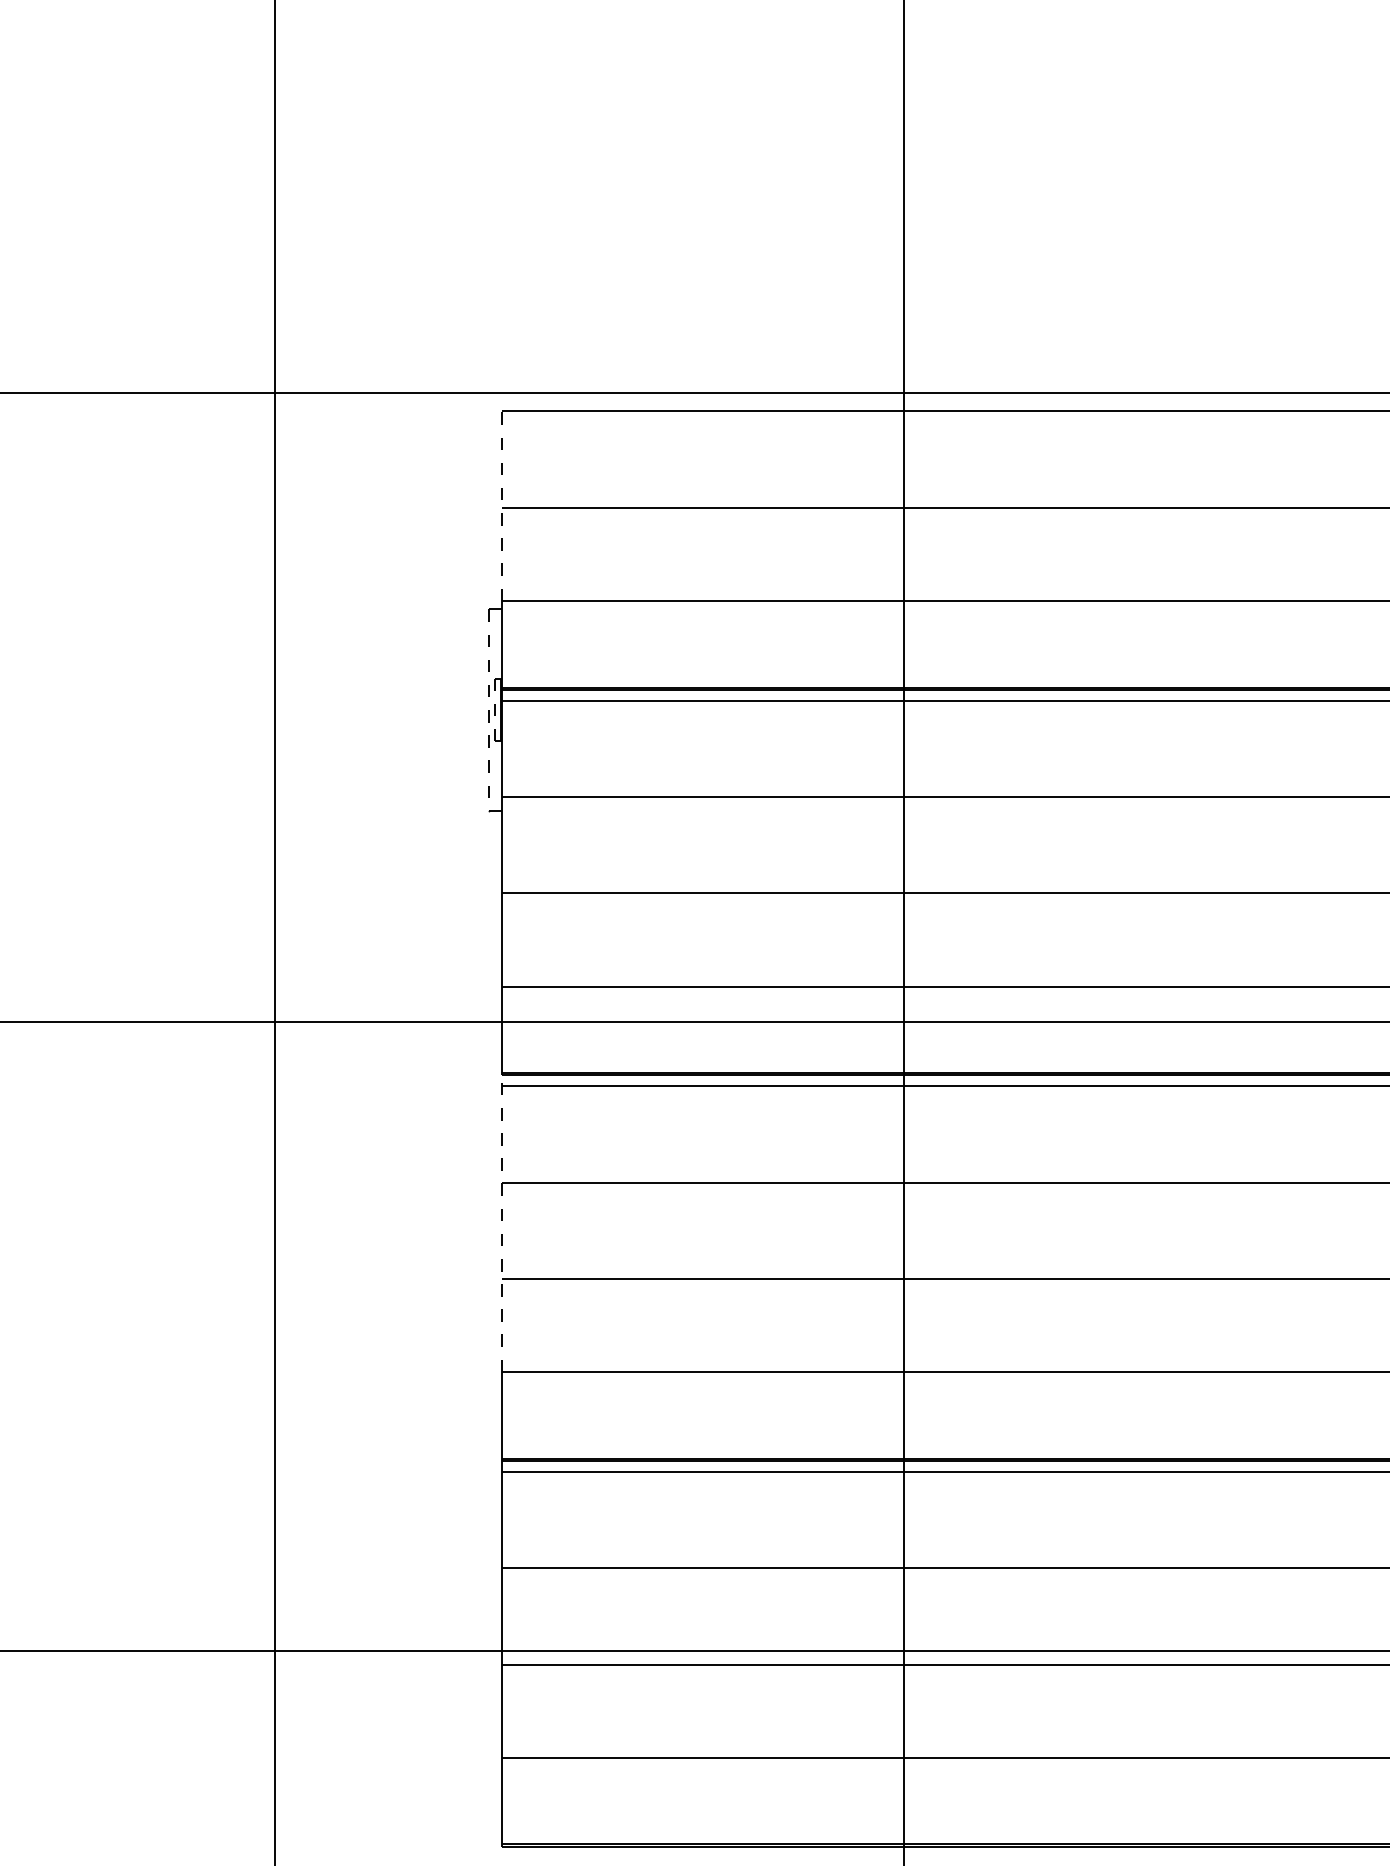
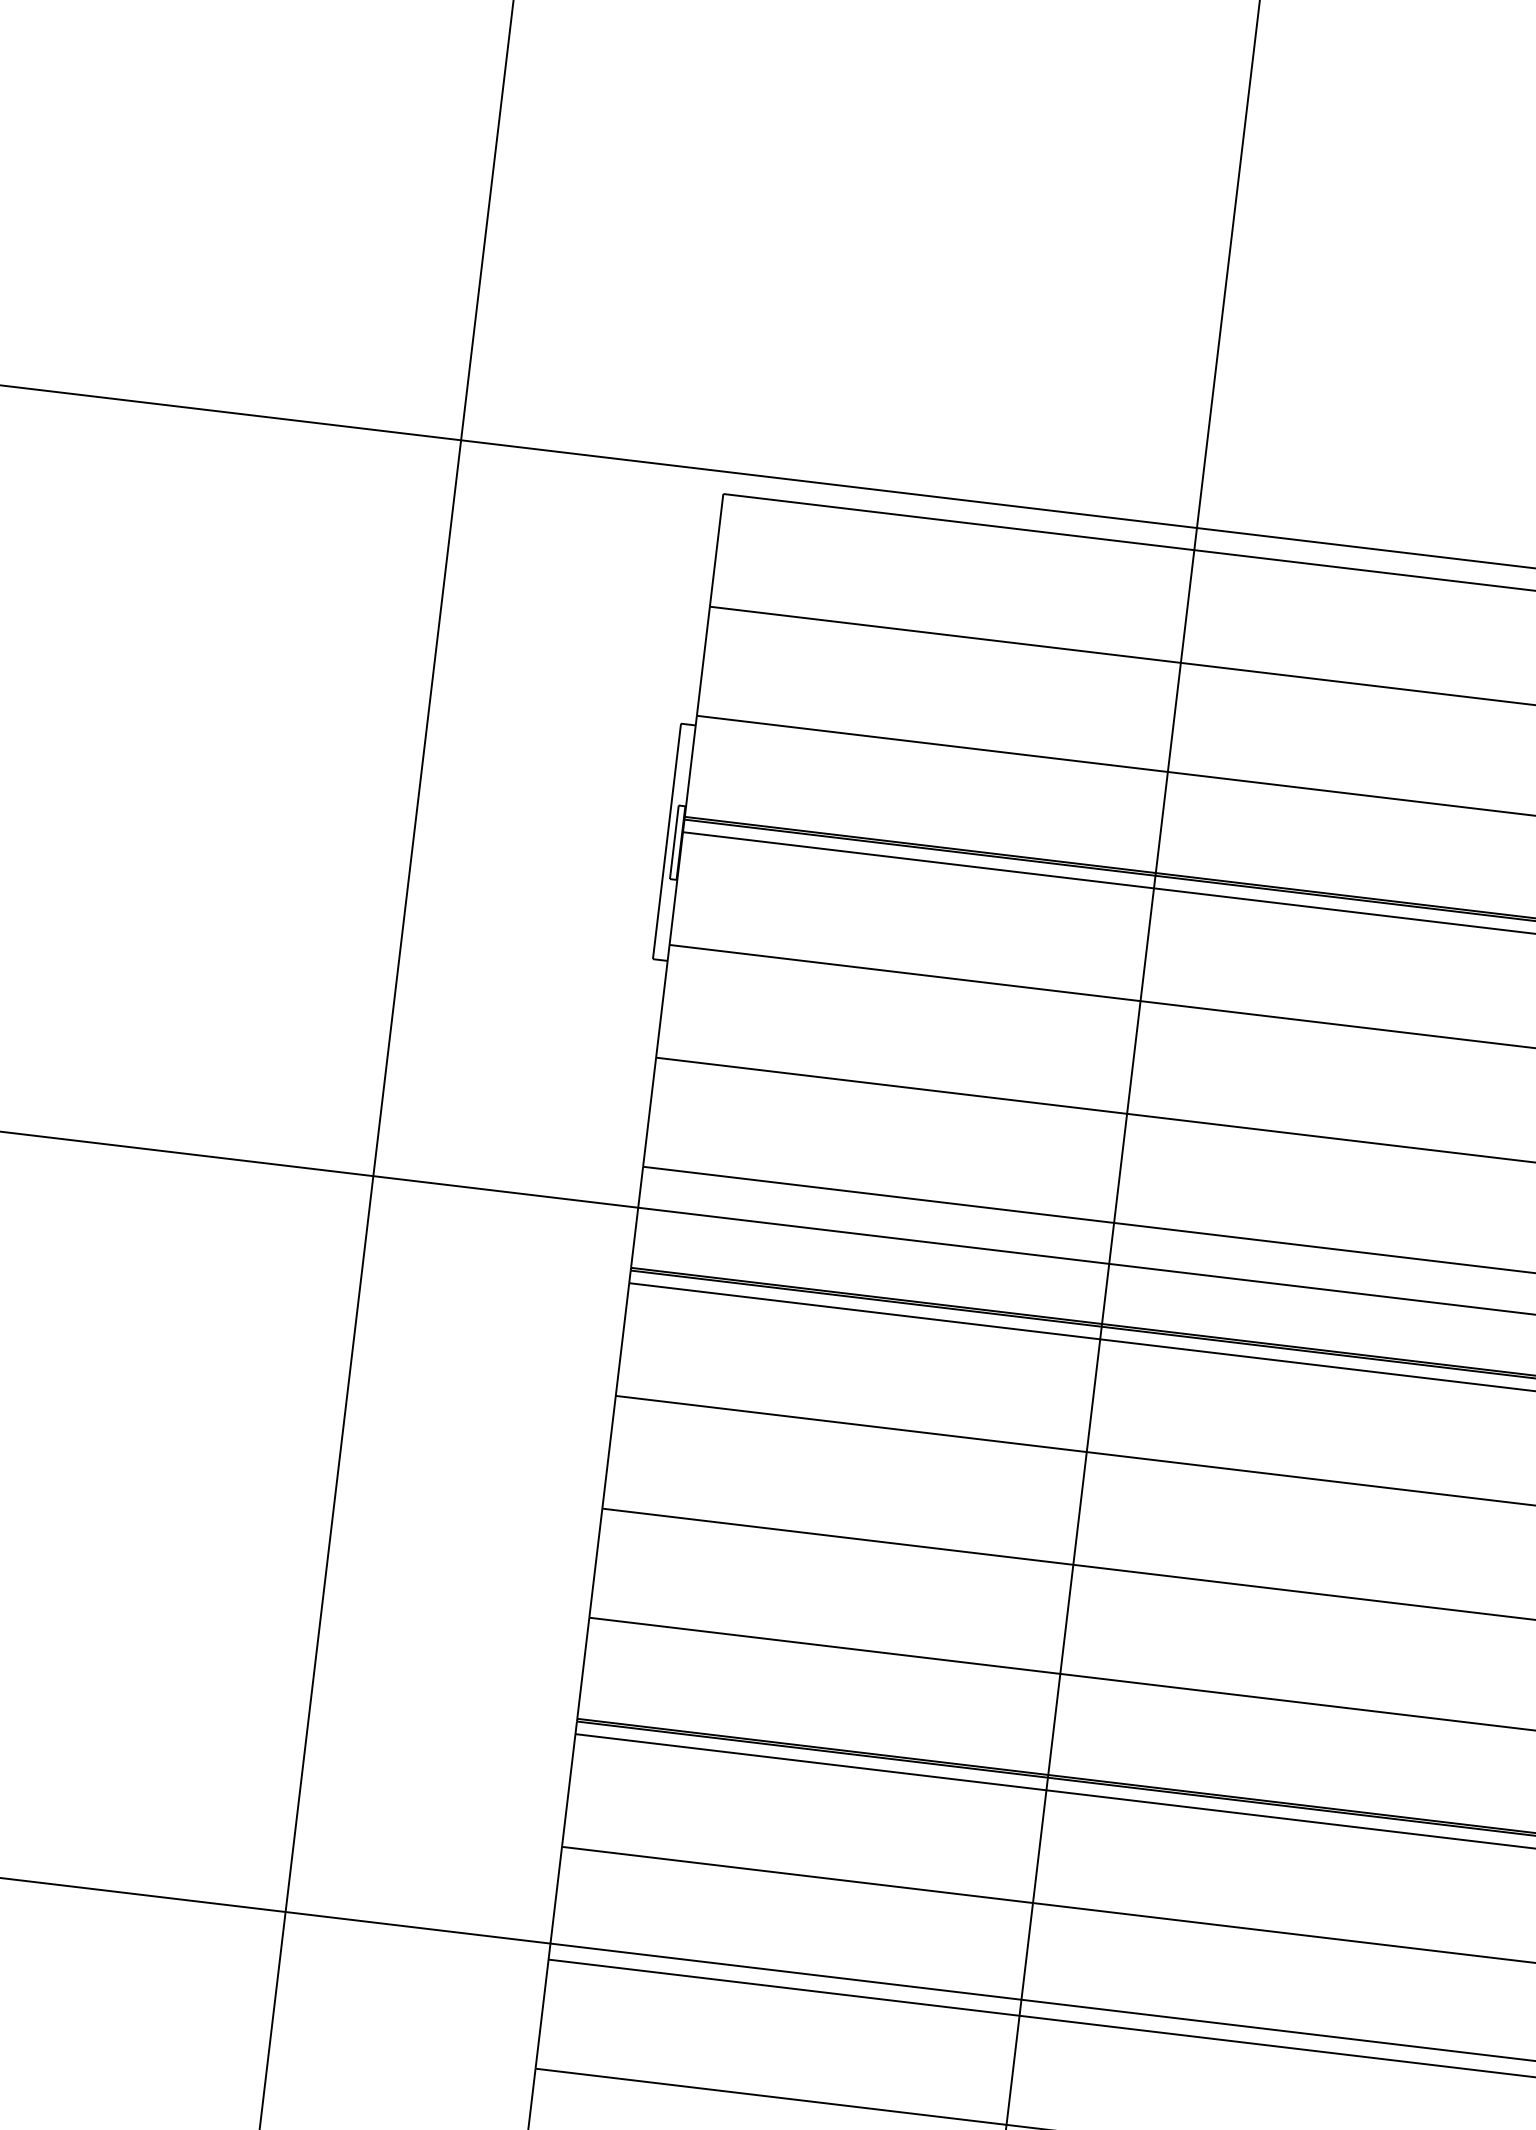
line: (501, 506) -> (709, 605), dashed -> solid
line: (488, 710) -> (666, 841), dashed -> solid
line: (495, 710) -> (674, 842), dashed -> solid
line: (501, 1223) -> (609, 1443), dashed -> solid

